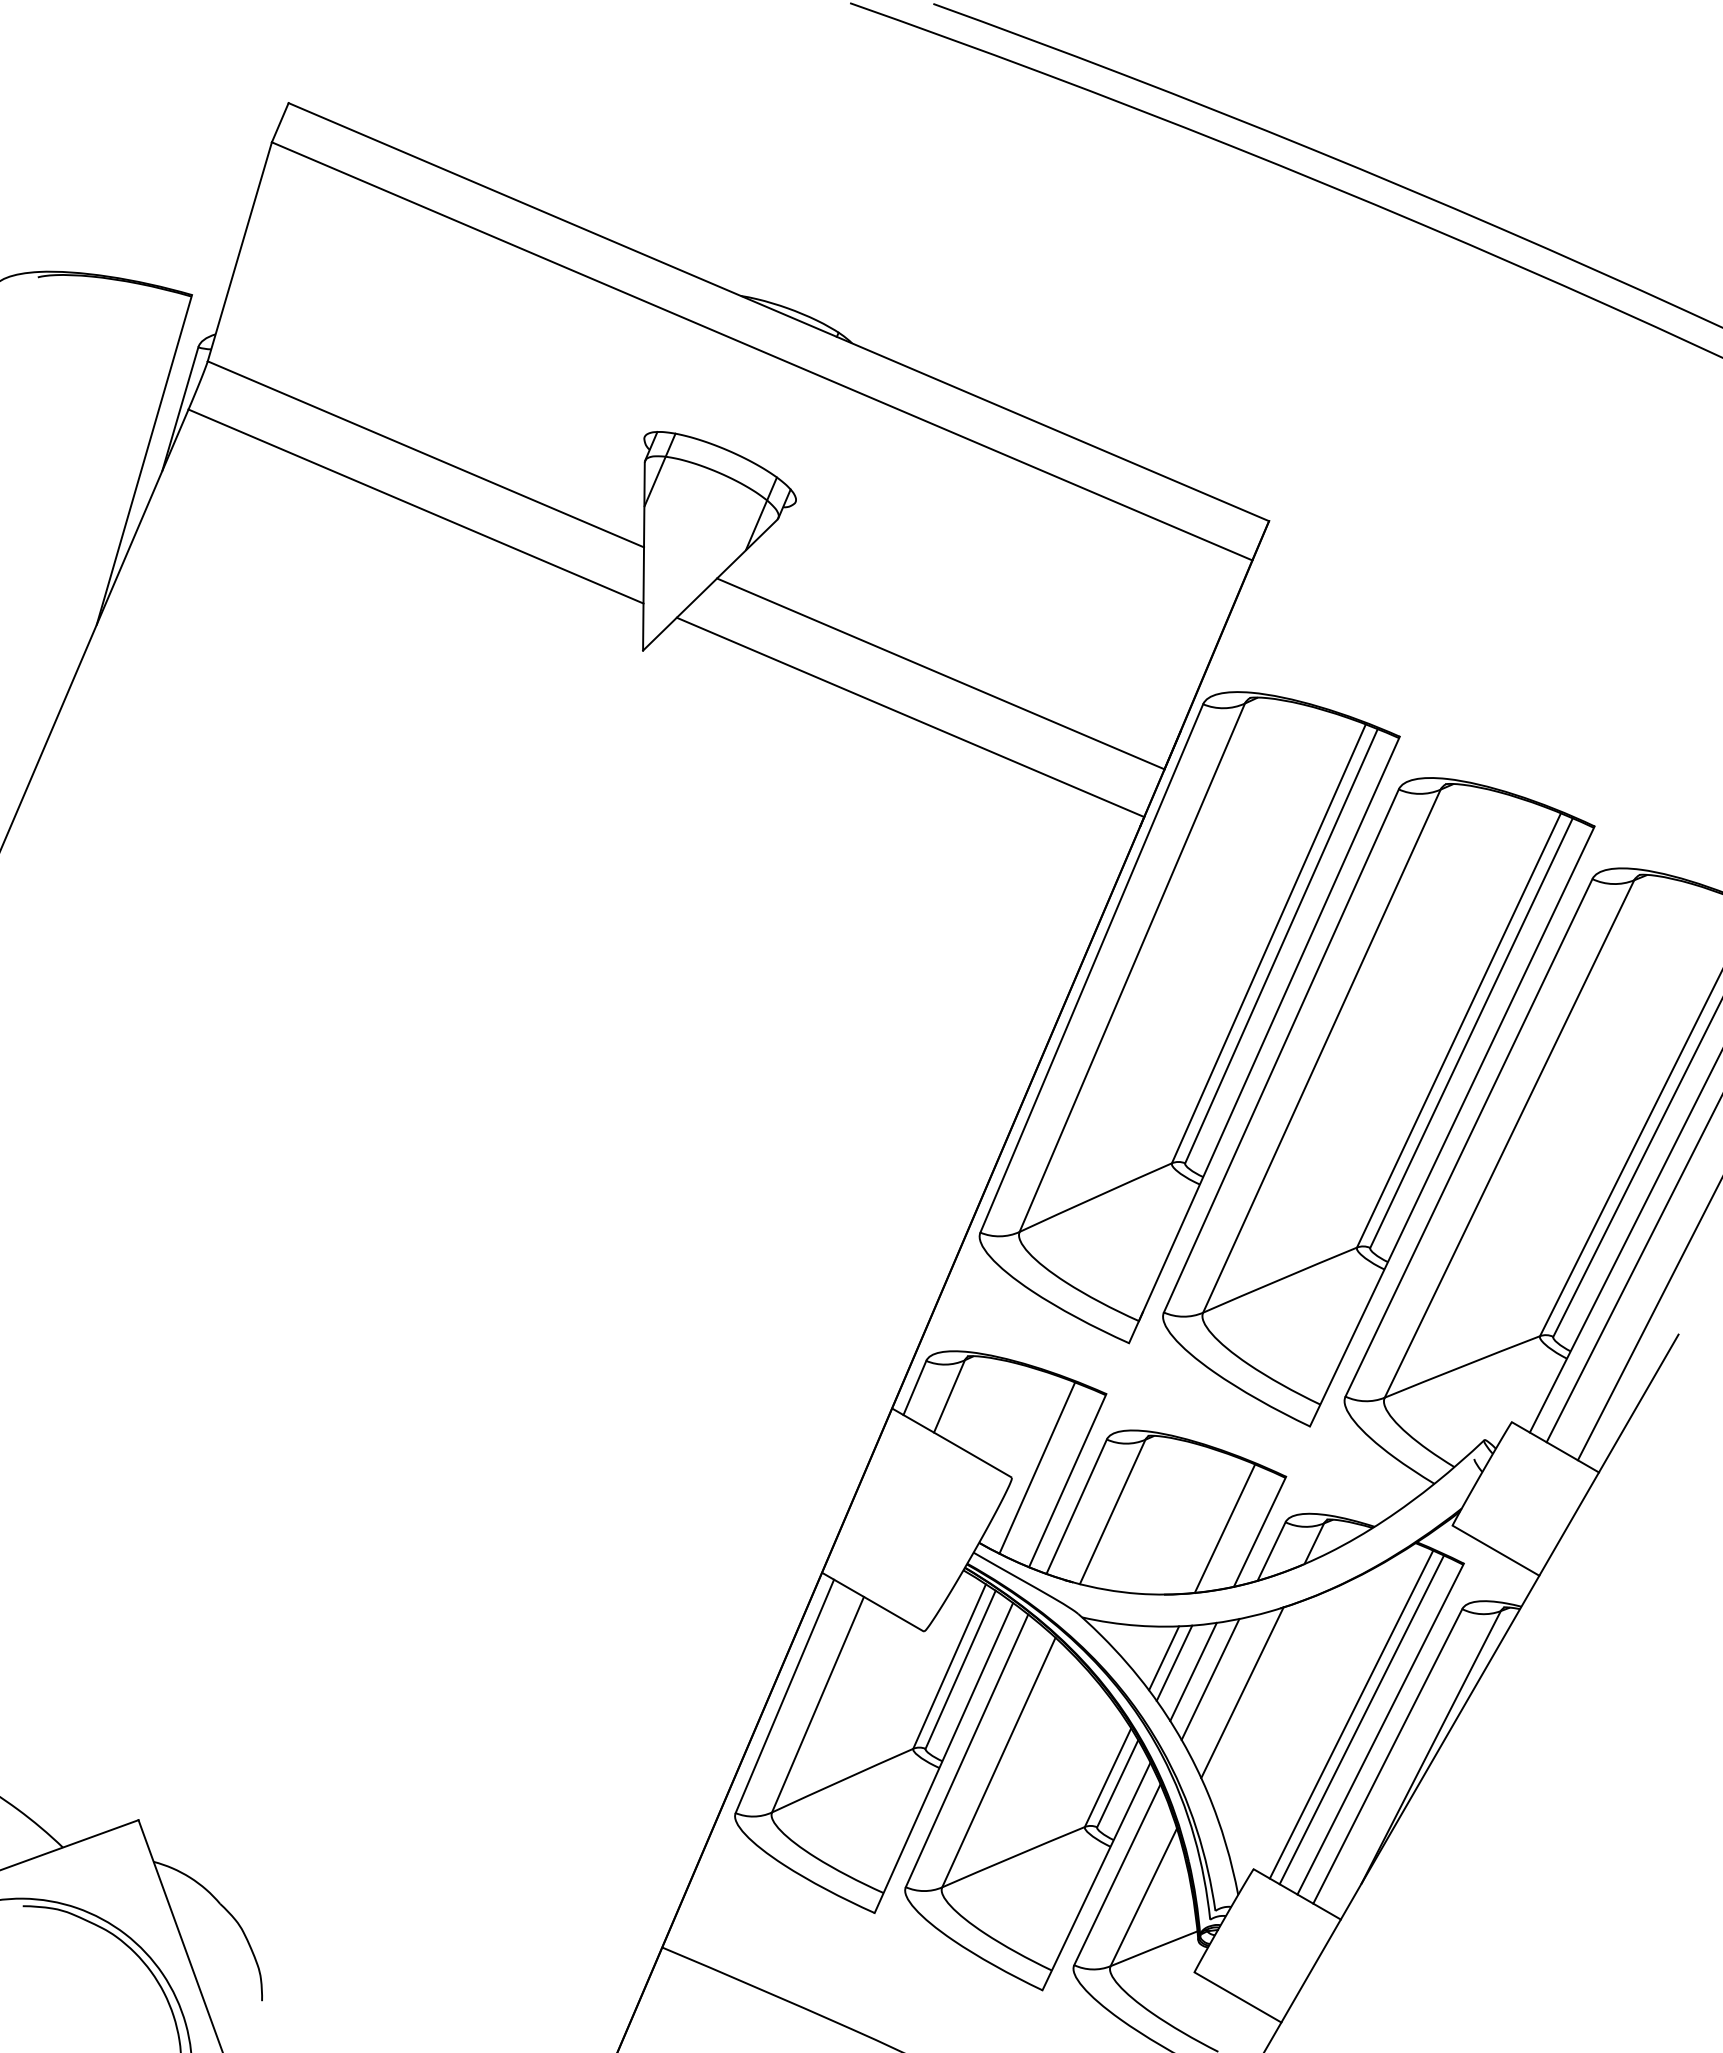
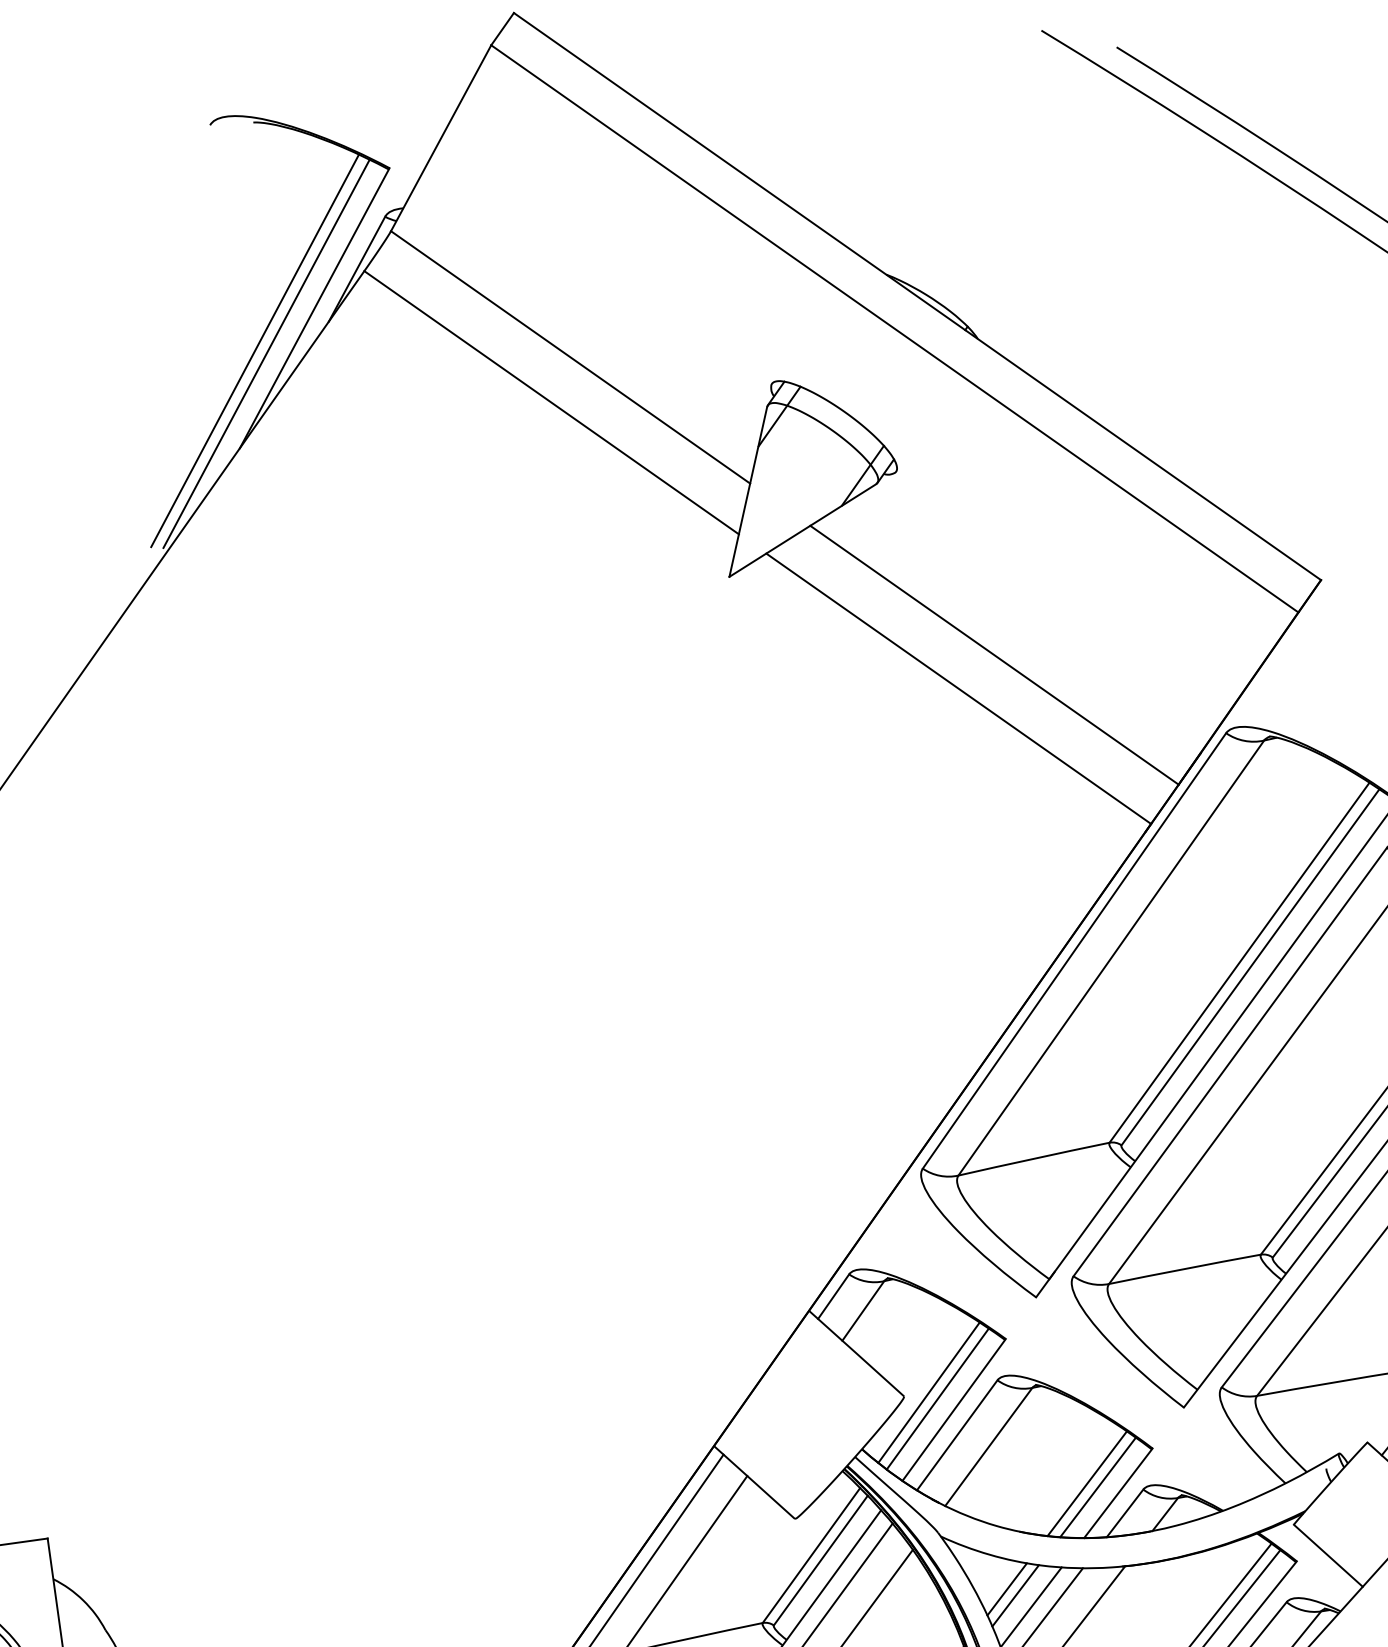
line: (90, 518) -> (254, 350), added
line: (103, 518) -> (266, 353), added
line: (1047, 1472) -> (937, 1398), added
line: (1237, 1530) -> (1098, 1487), added

